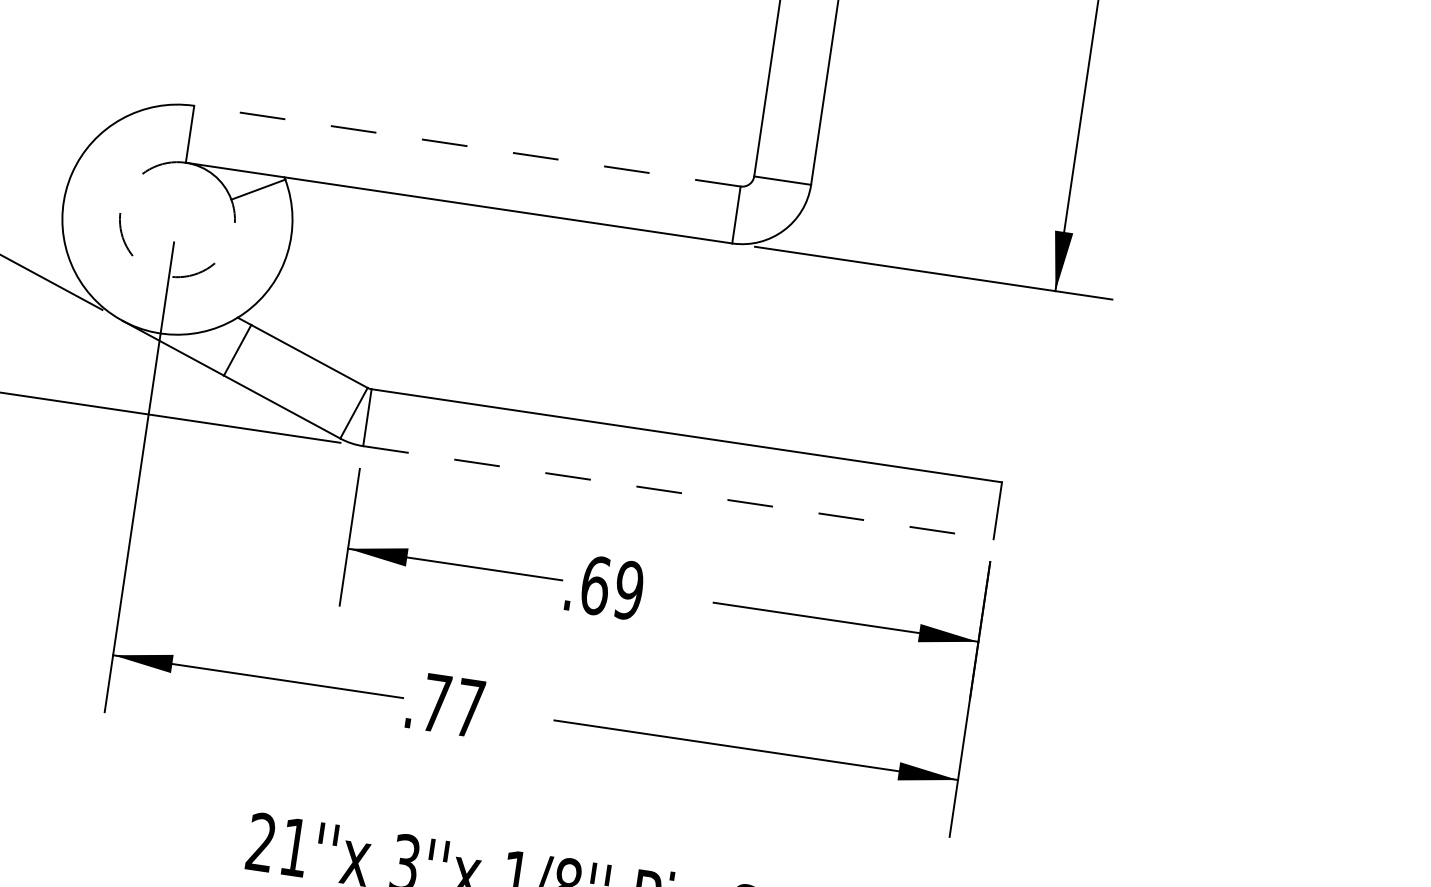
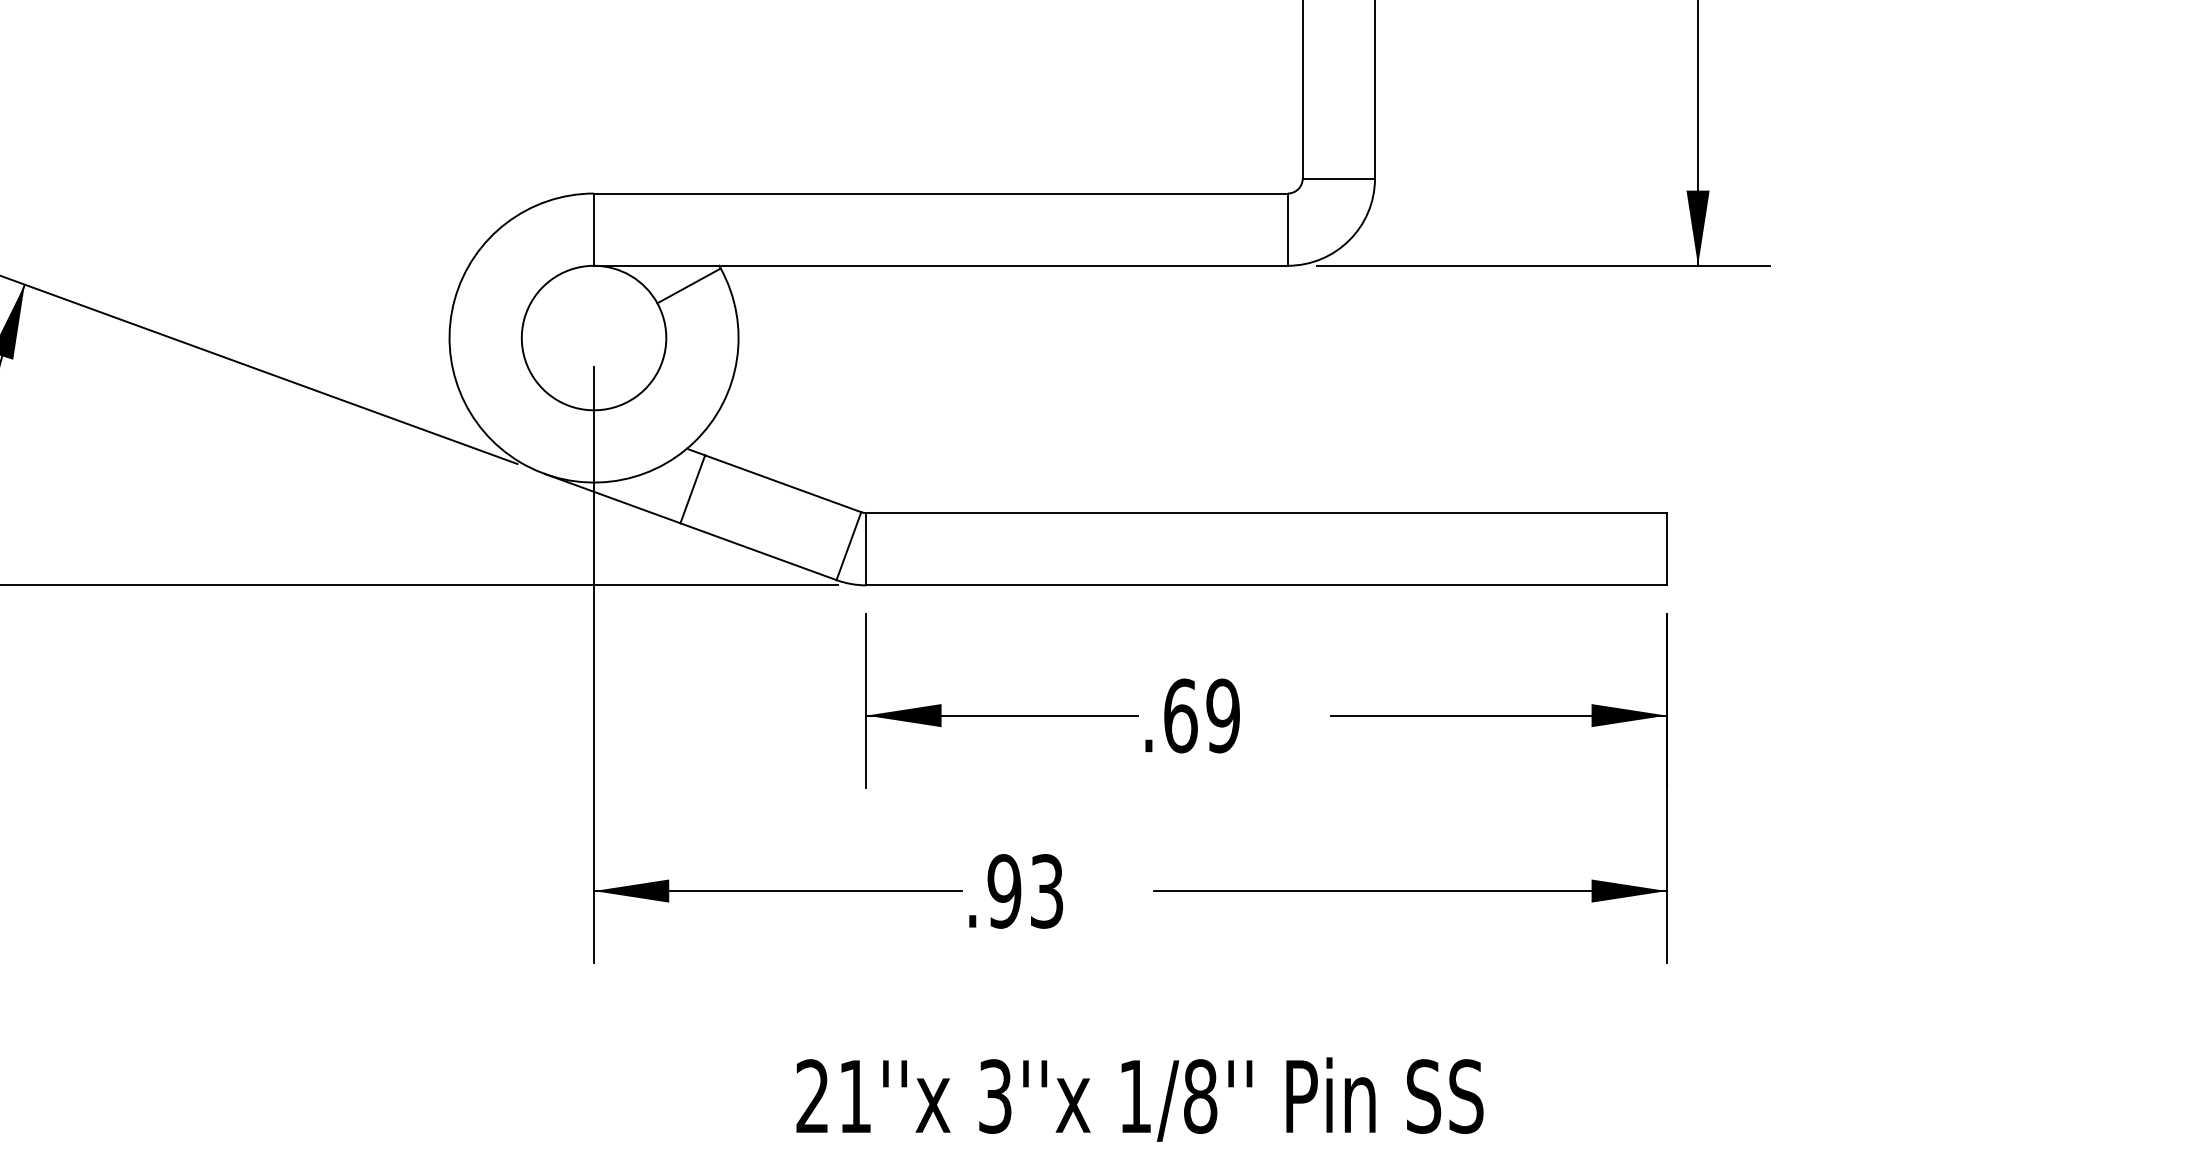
line: (467, 146) -> (940, 193), dashed -> solid
arc: (141, 264) -> (557, 400), dashed -> solid
line: (679, 492) -> (1267, 585), dashed -> solid
text: (452, 705) -> (1025, 891), .77 -> .93

